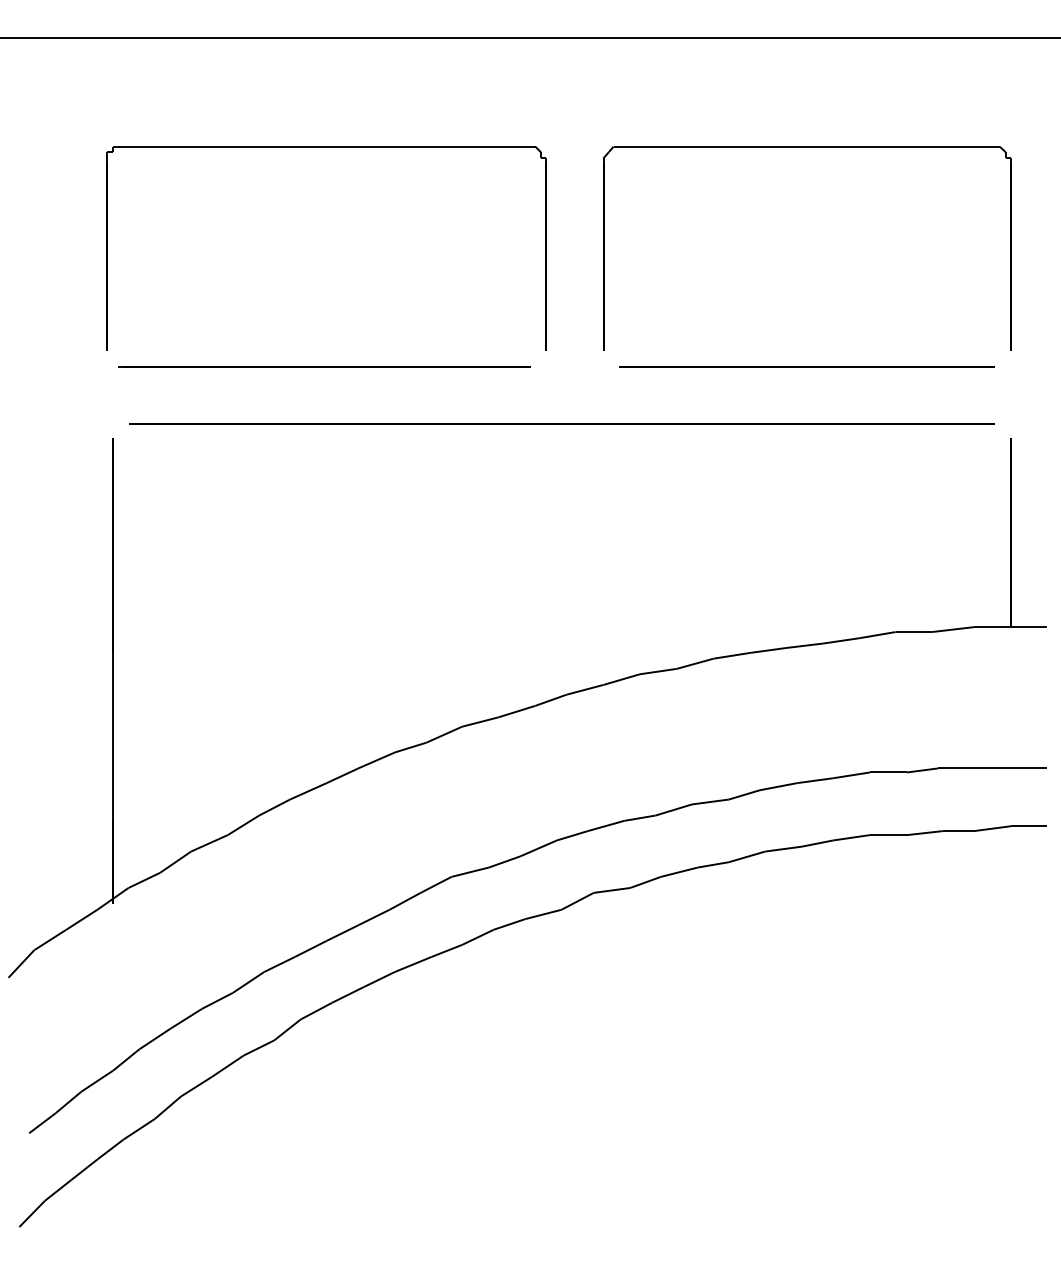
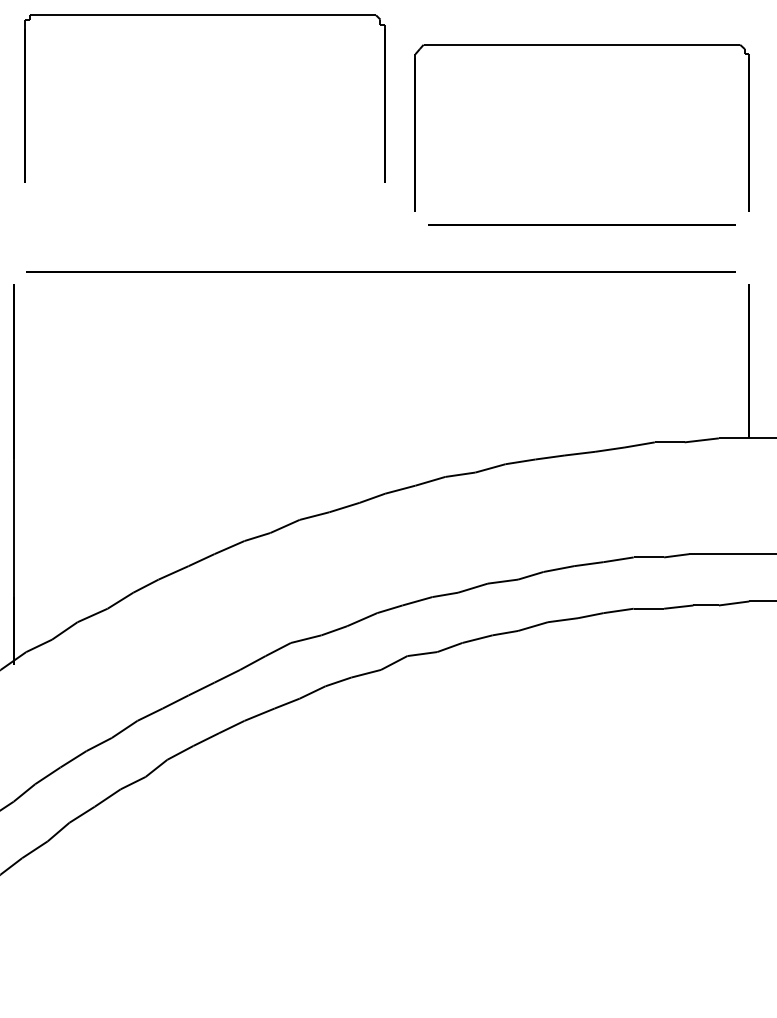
part: (326, 147) -> (204, 15), moved
line: (324, 366) -> (186, 224), removed

